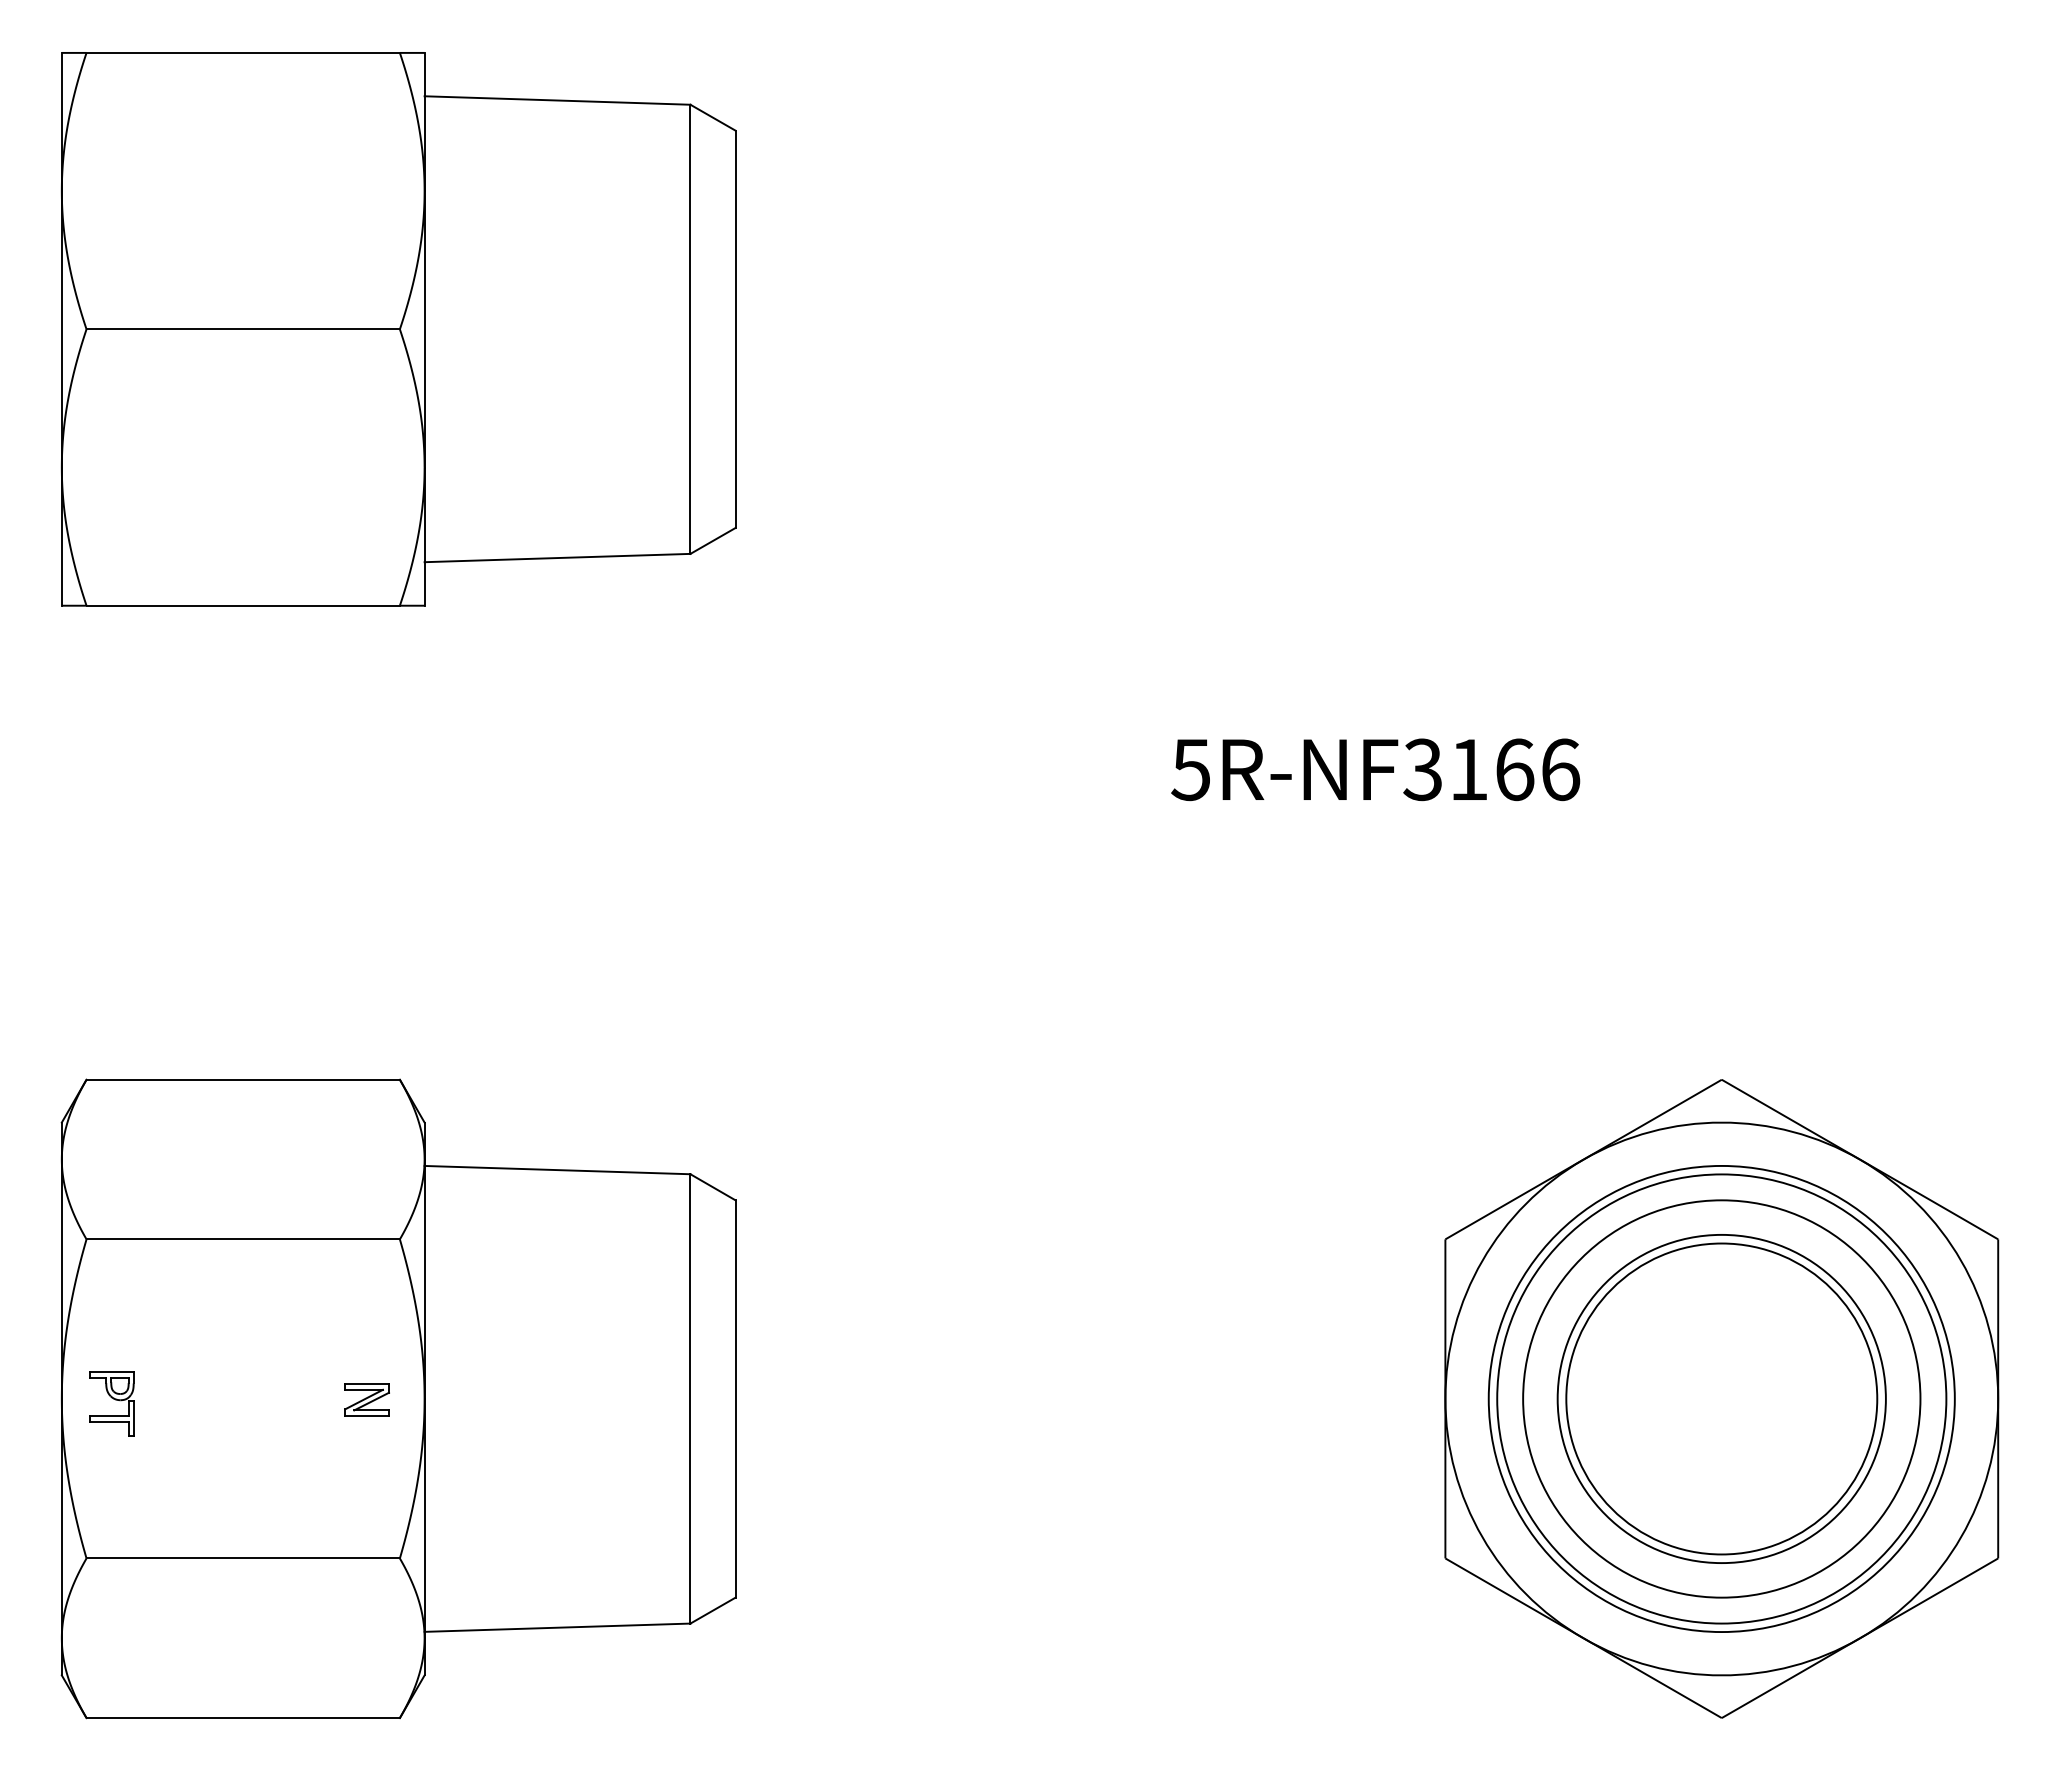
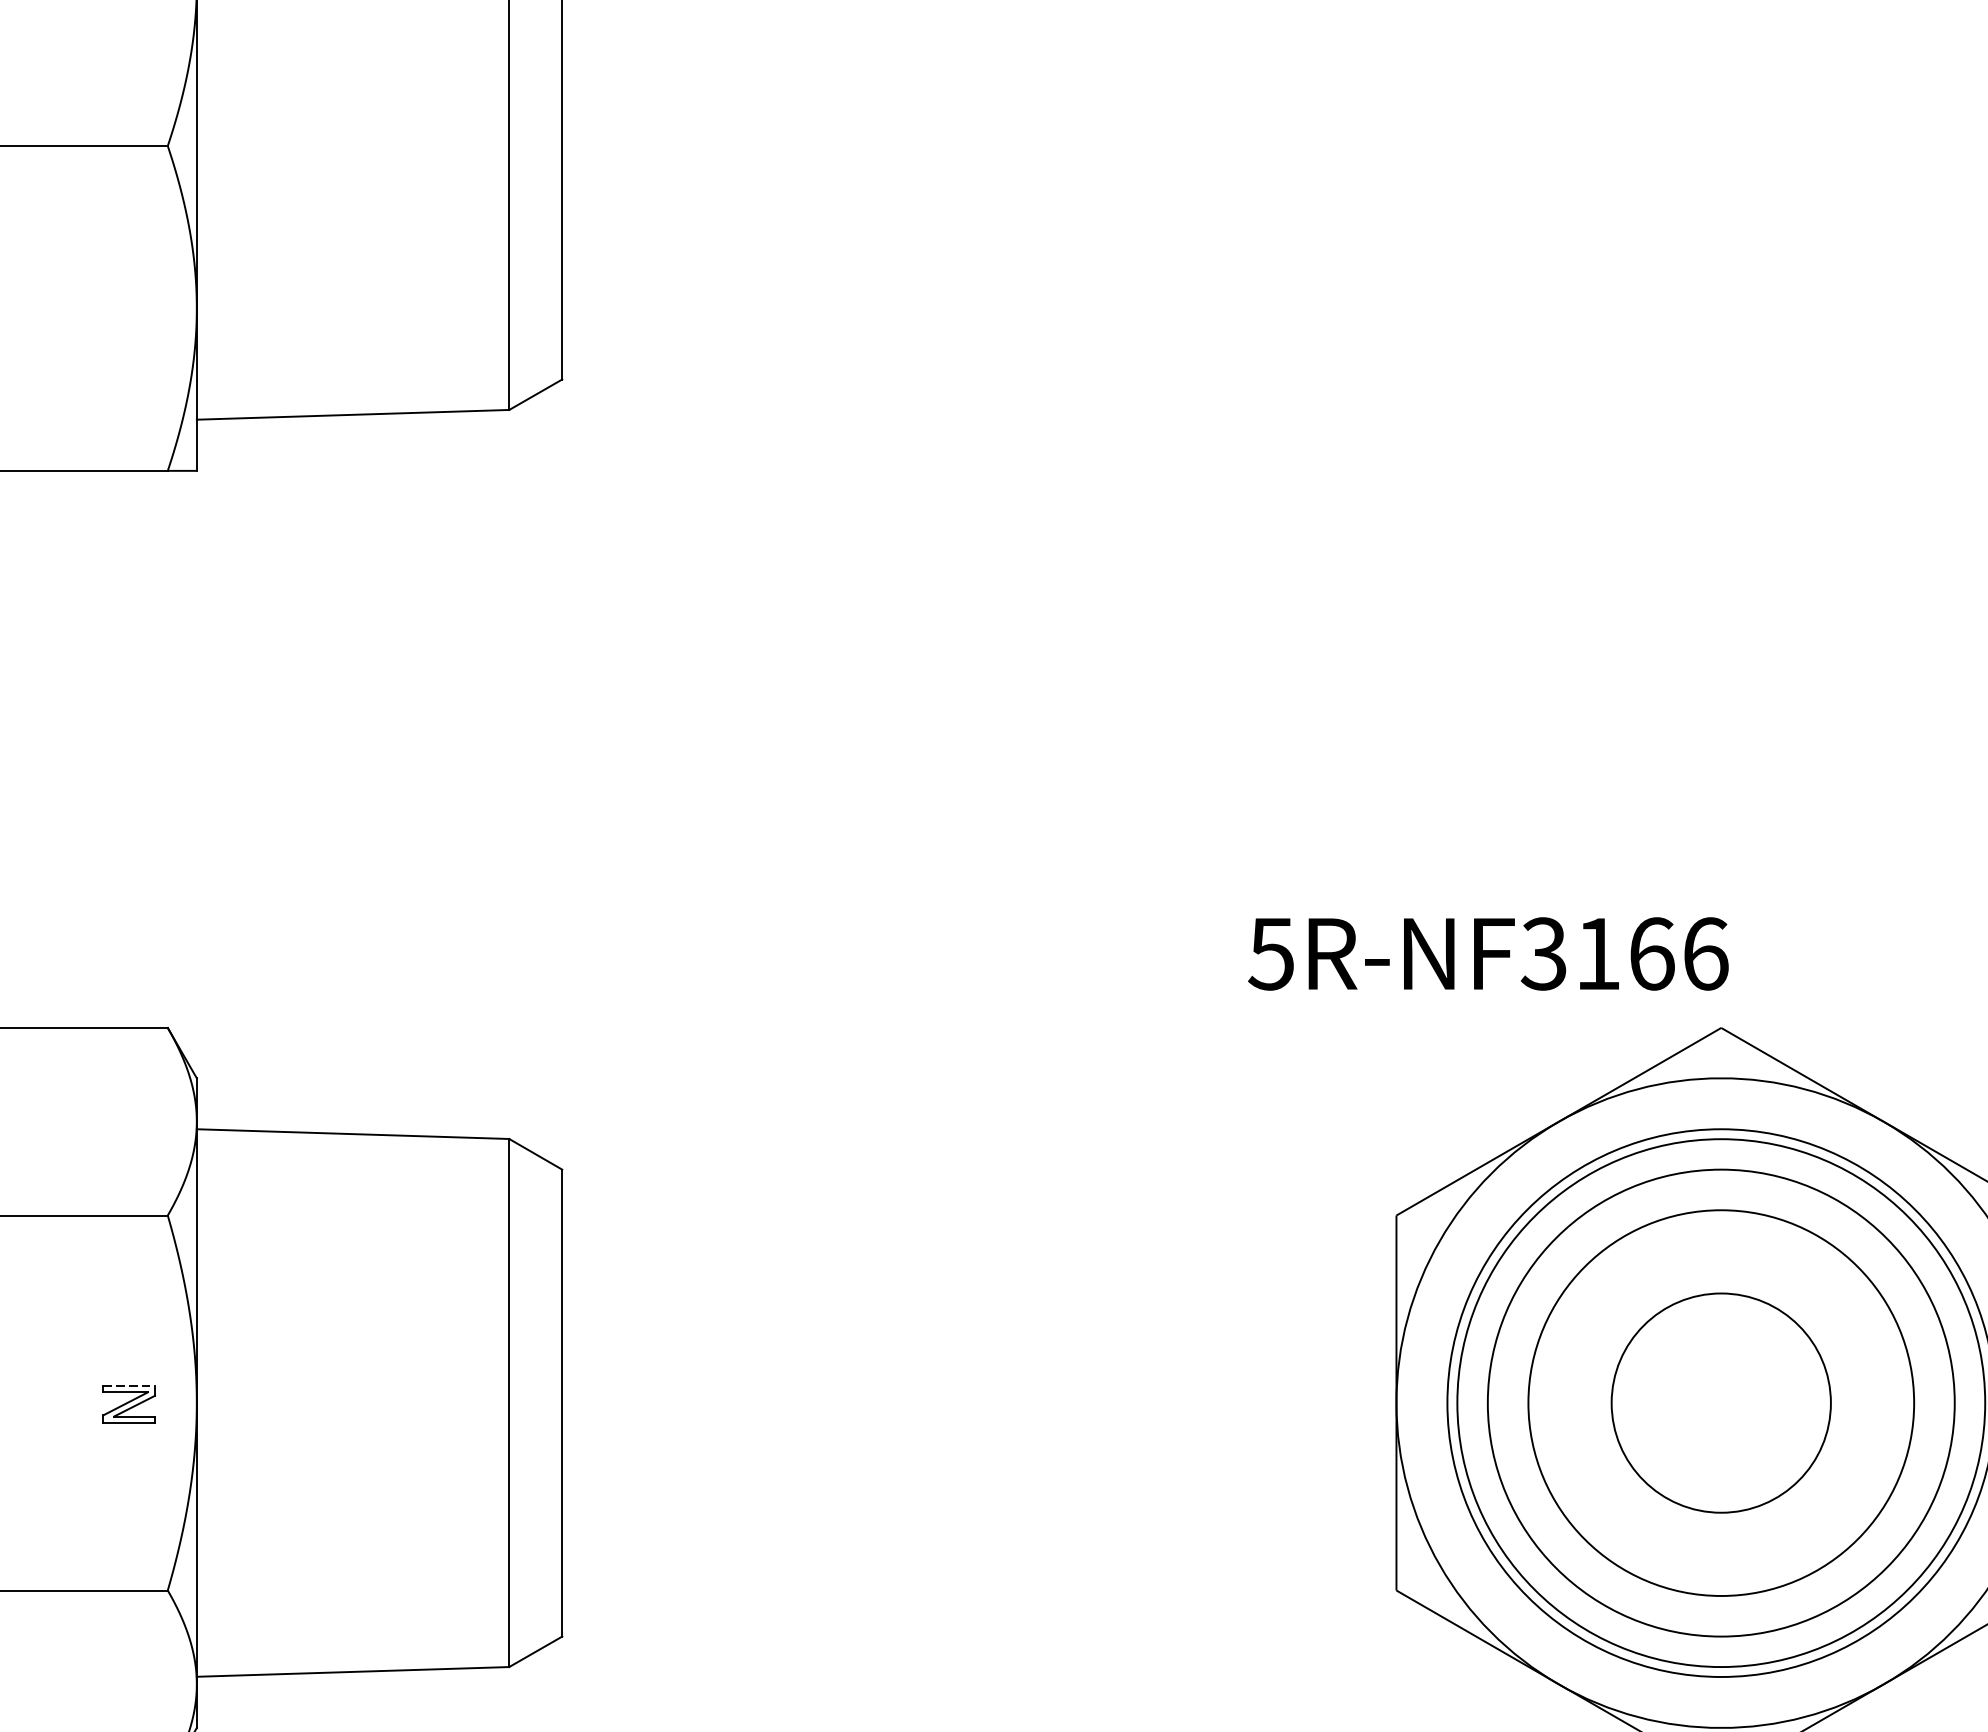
text: (1375, 769) -> (1488, 953), moved
line: (367, 1384) -> (129, 1386), solid -> dashed
circle: (1721, 1398) -> (1720, 1402), size x0.6

